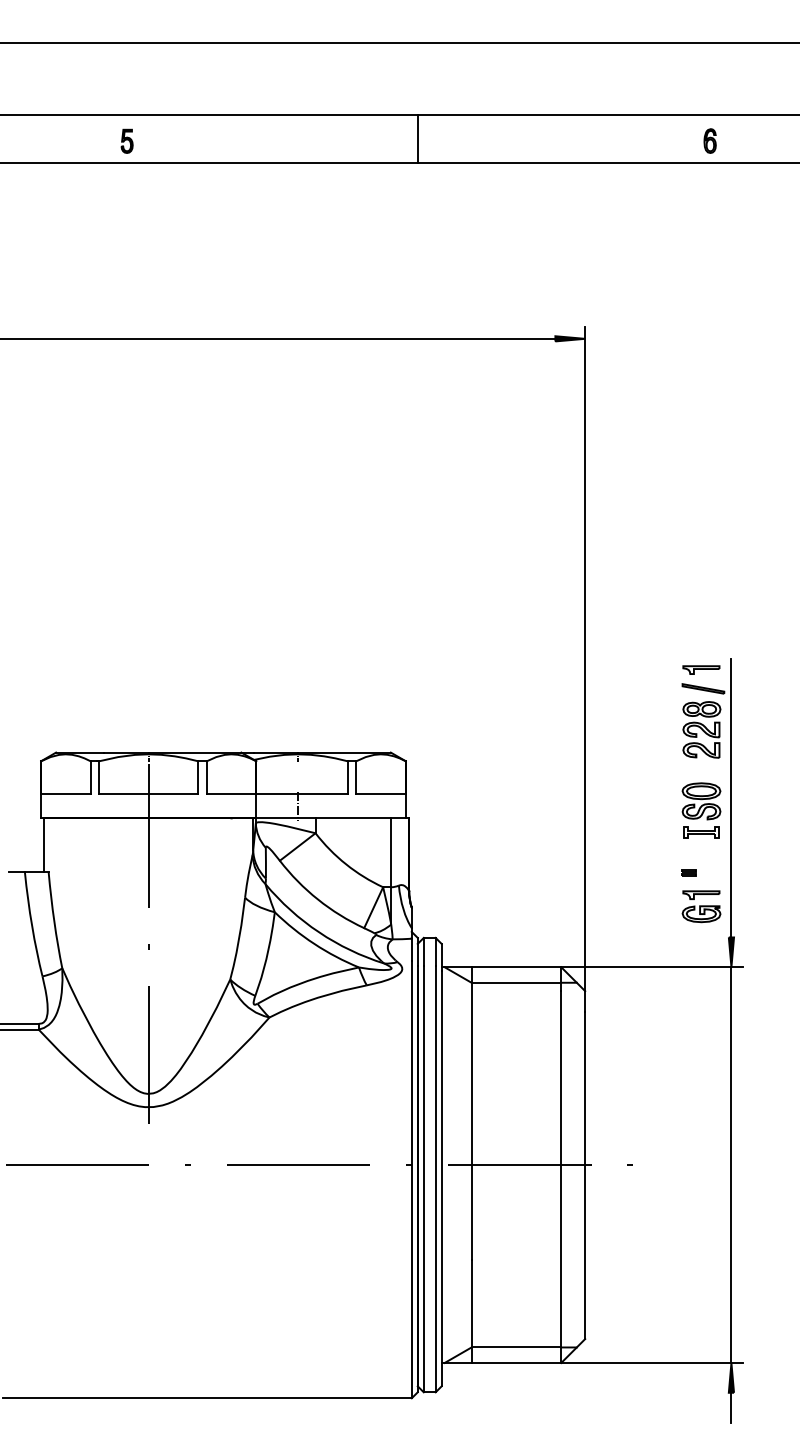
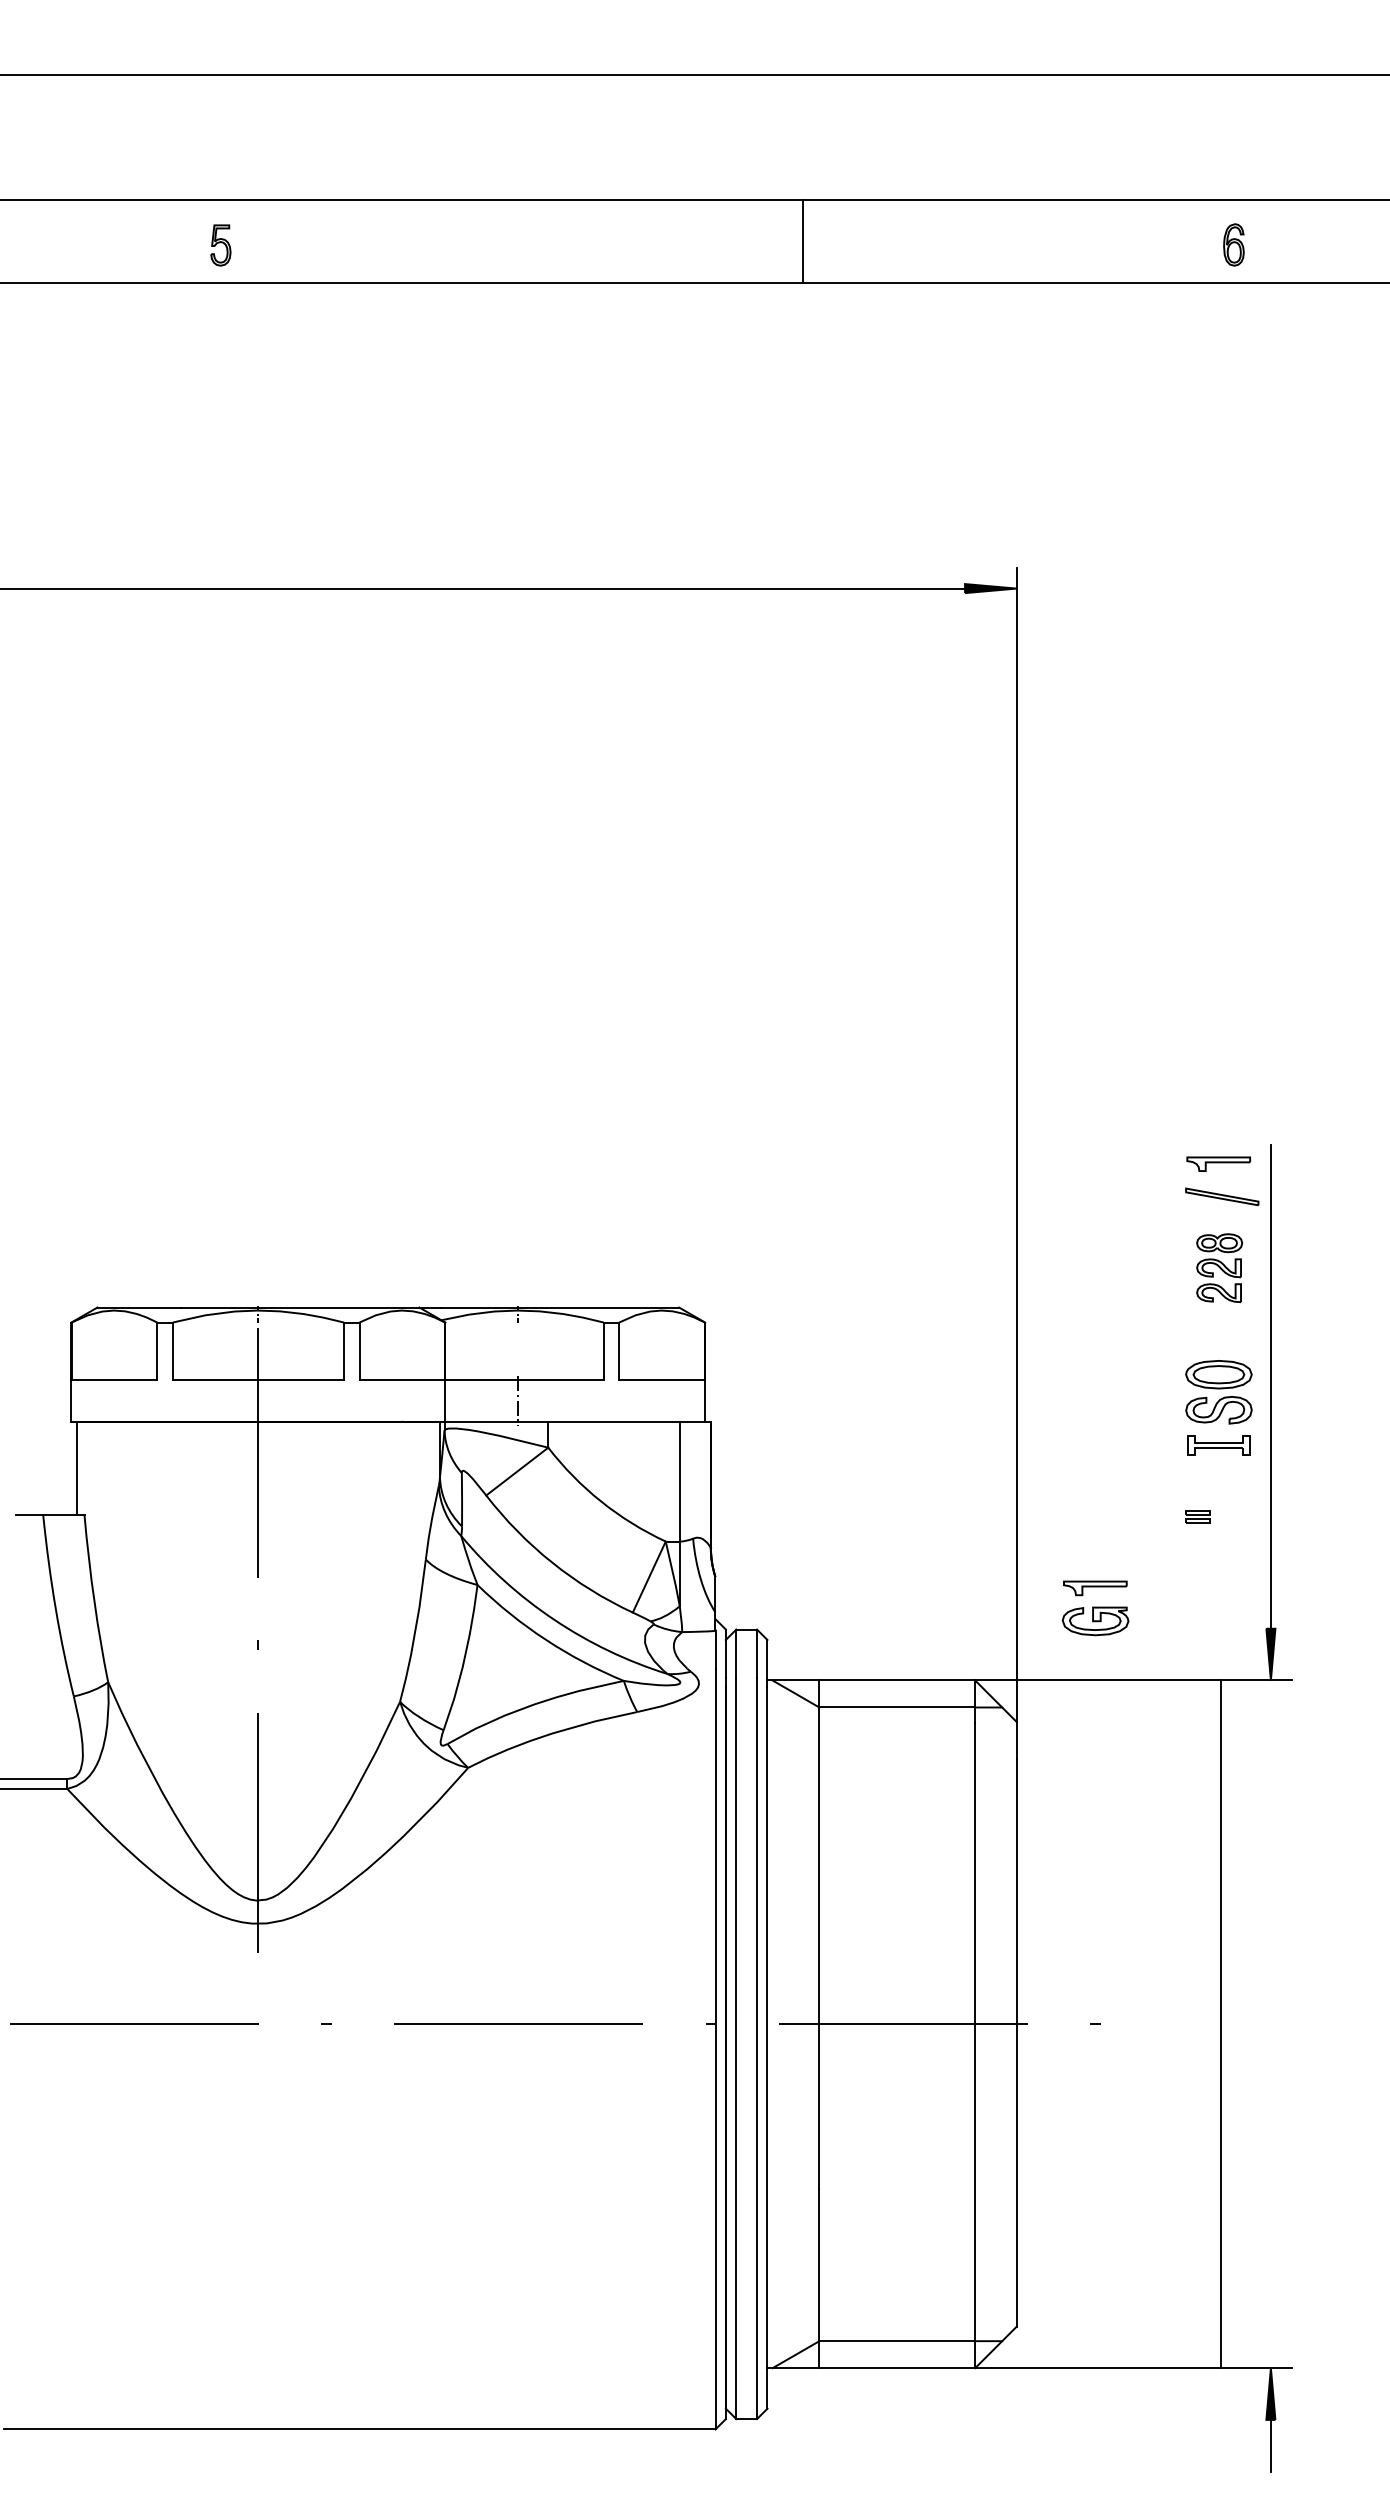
line: (418, 138) -> (803, 240), moved
part: (701, 729) -> (1218, 1267), size x0.7
part: (701, 906) -> (1095, 1607), moved
line: (731, 1165) -> (1220, 2024), moved

